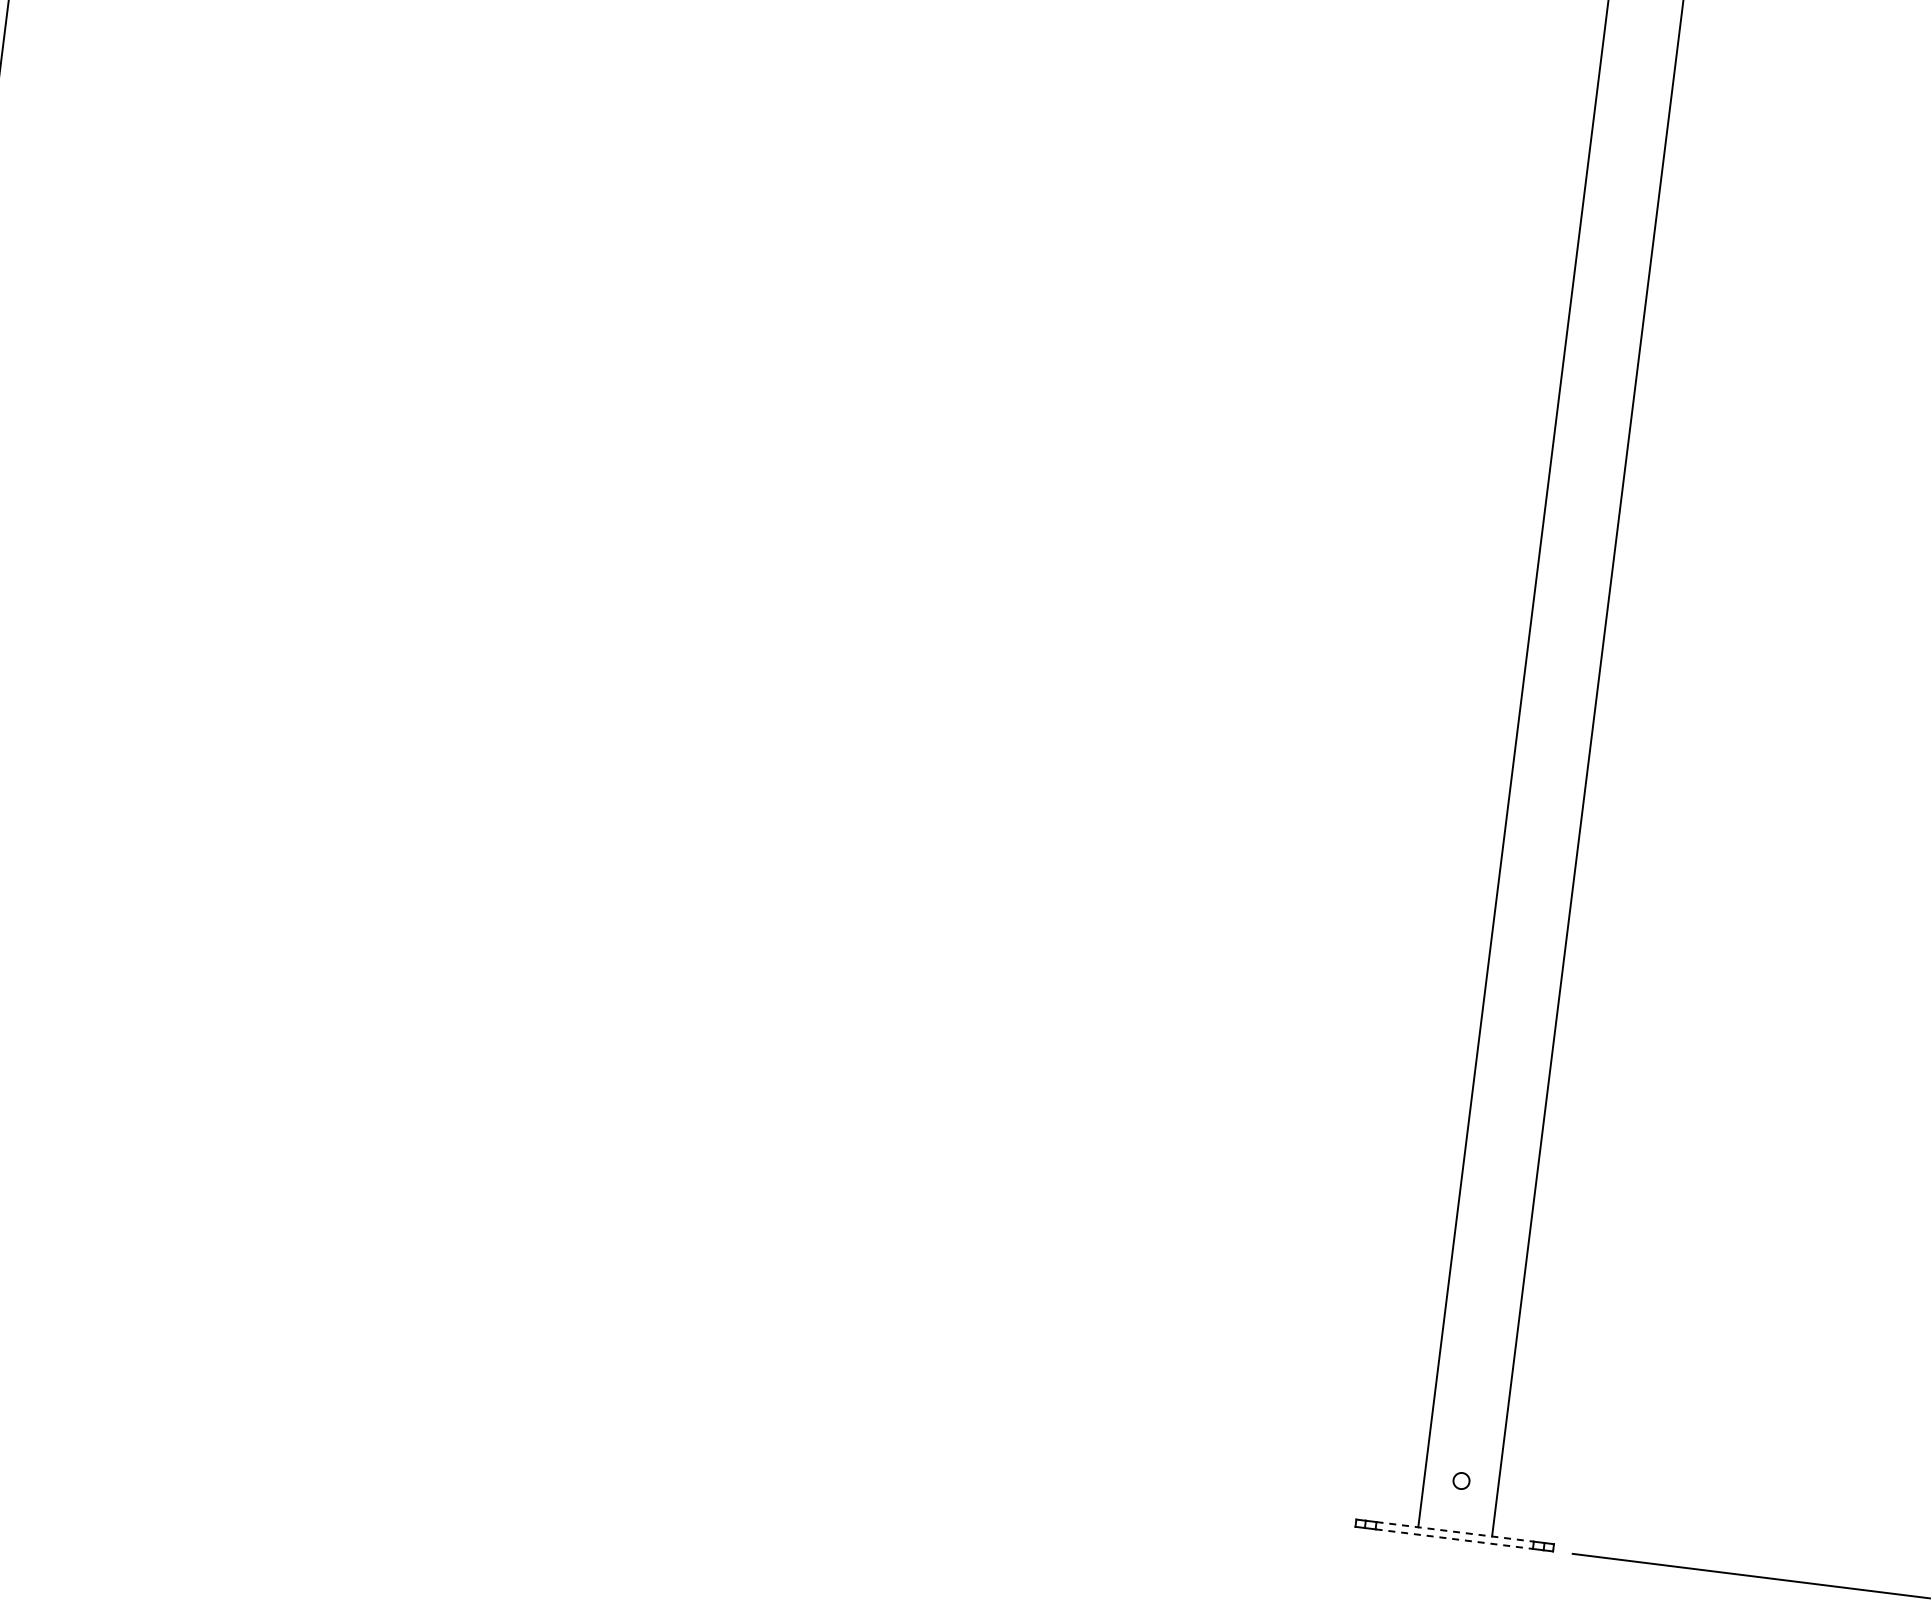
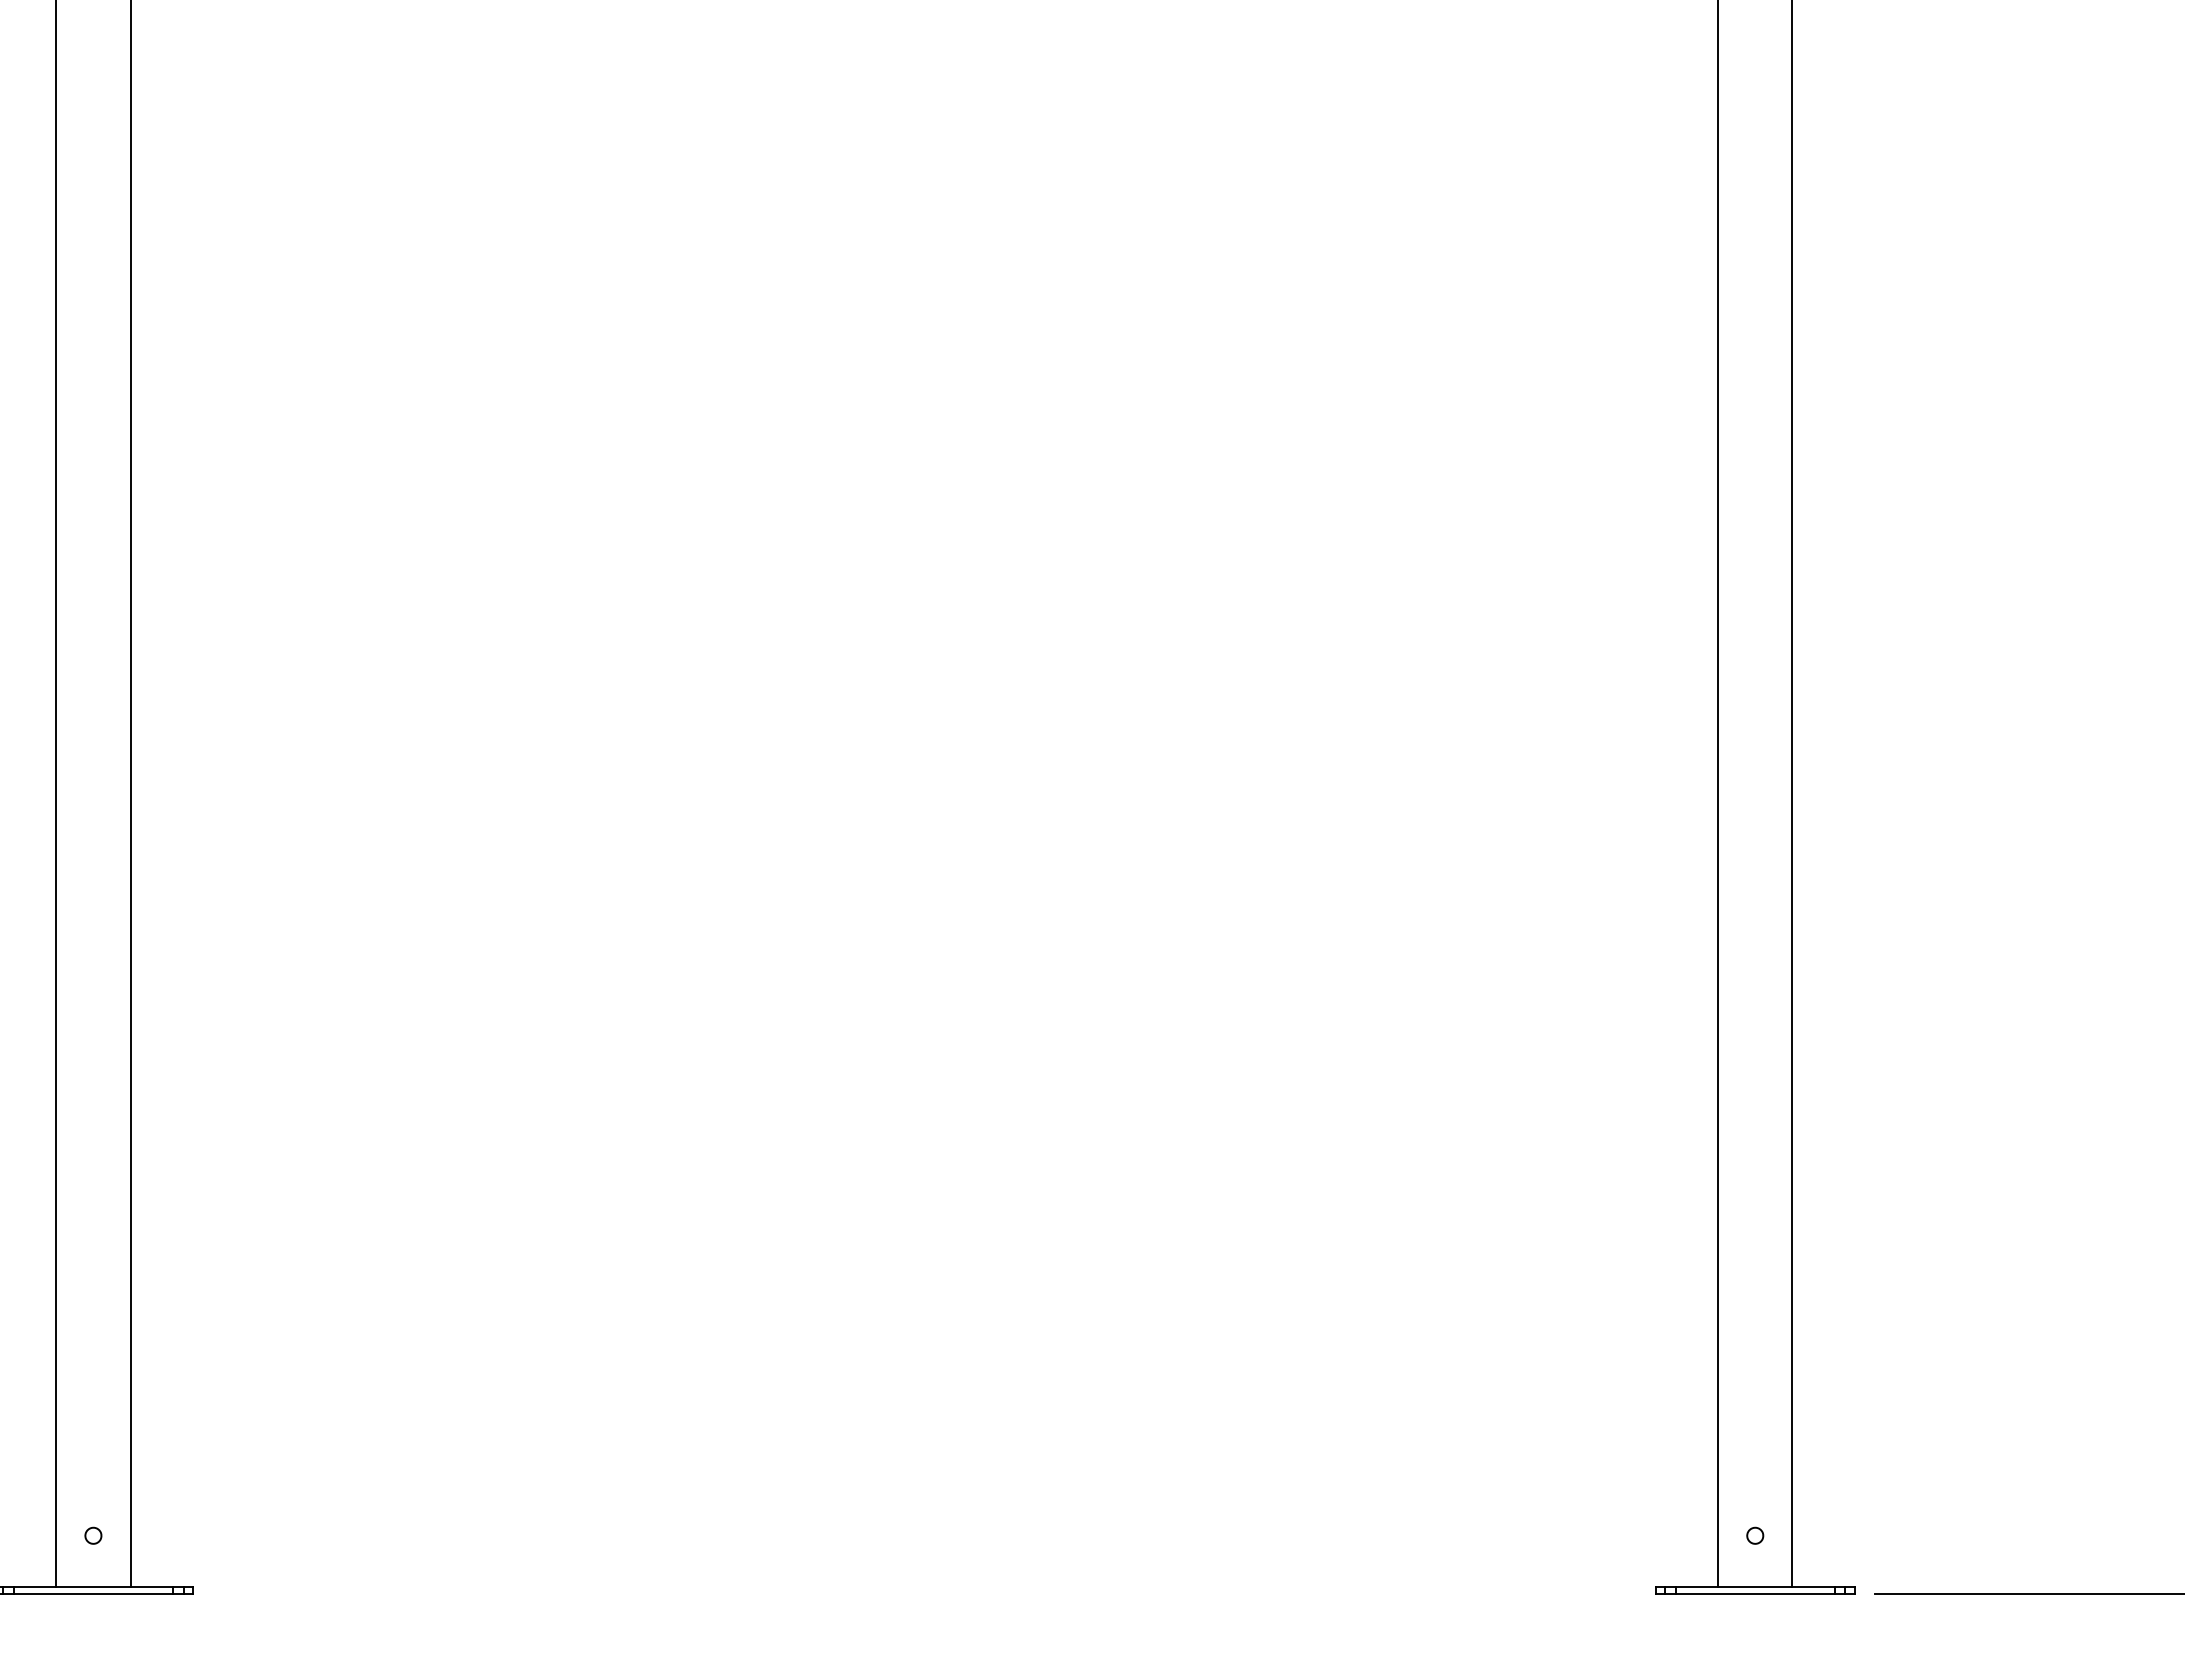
line: (1455, 1532) -> (1755, 1587), dashed -> solid
line: (1454, 1539) -> (1755, 1594), dashed -> solid

